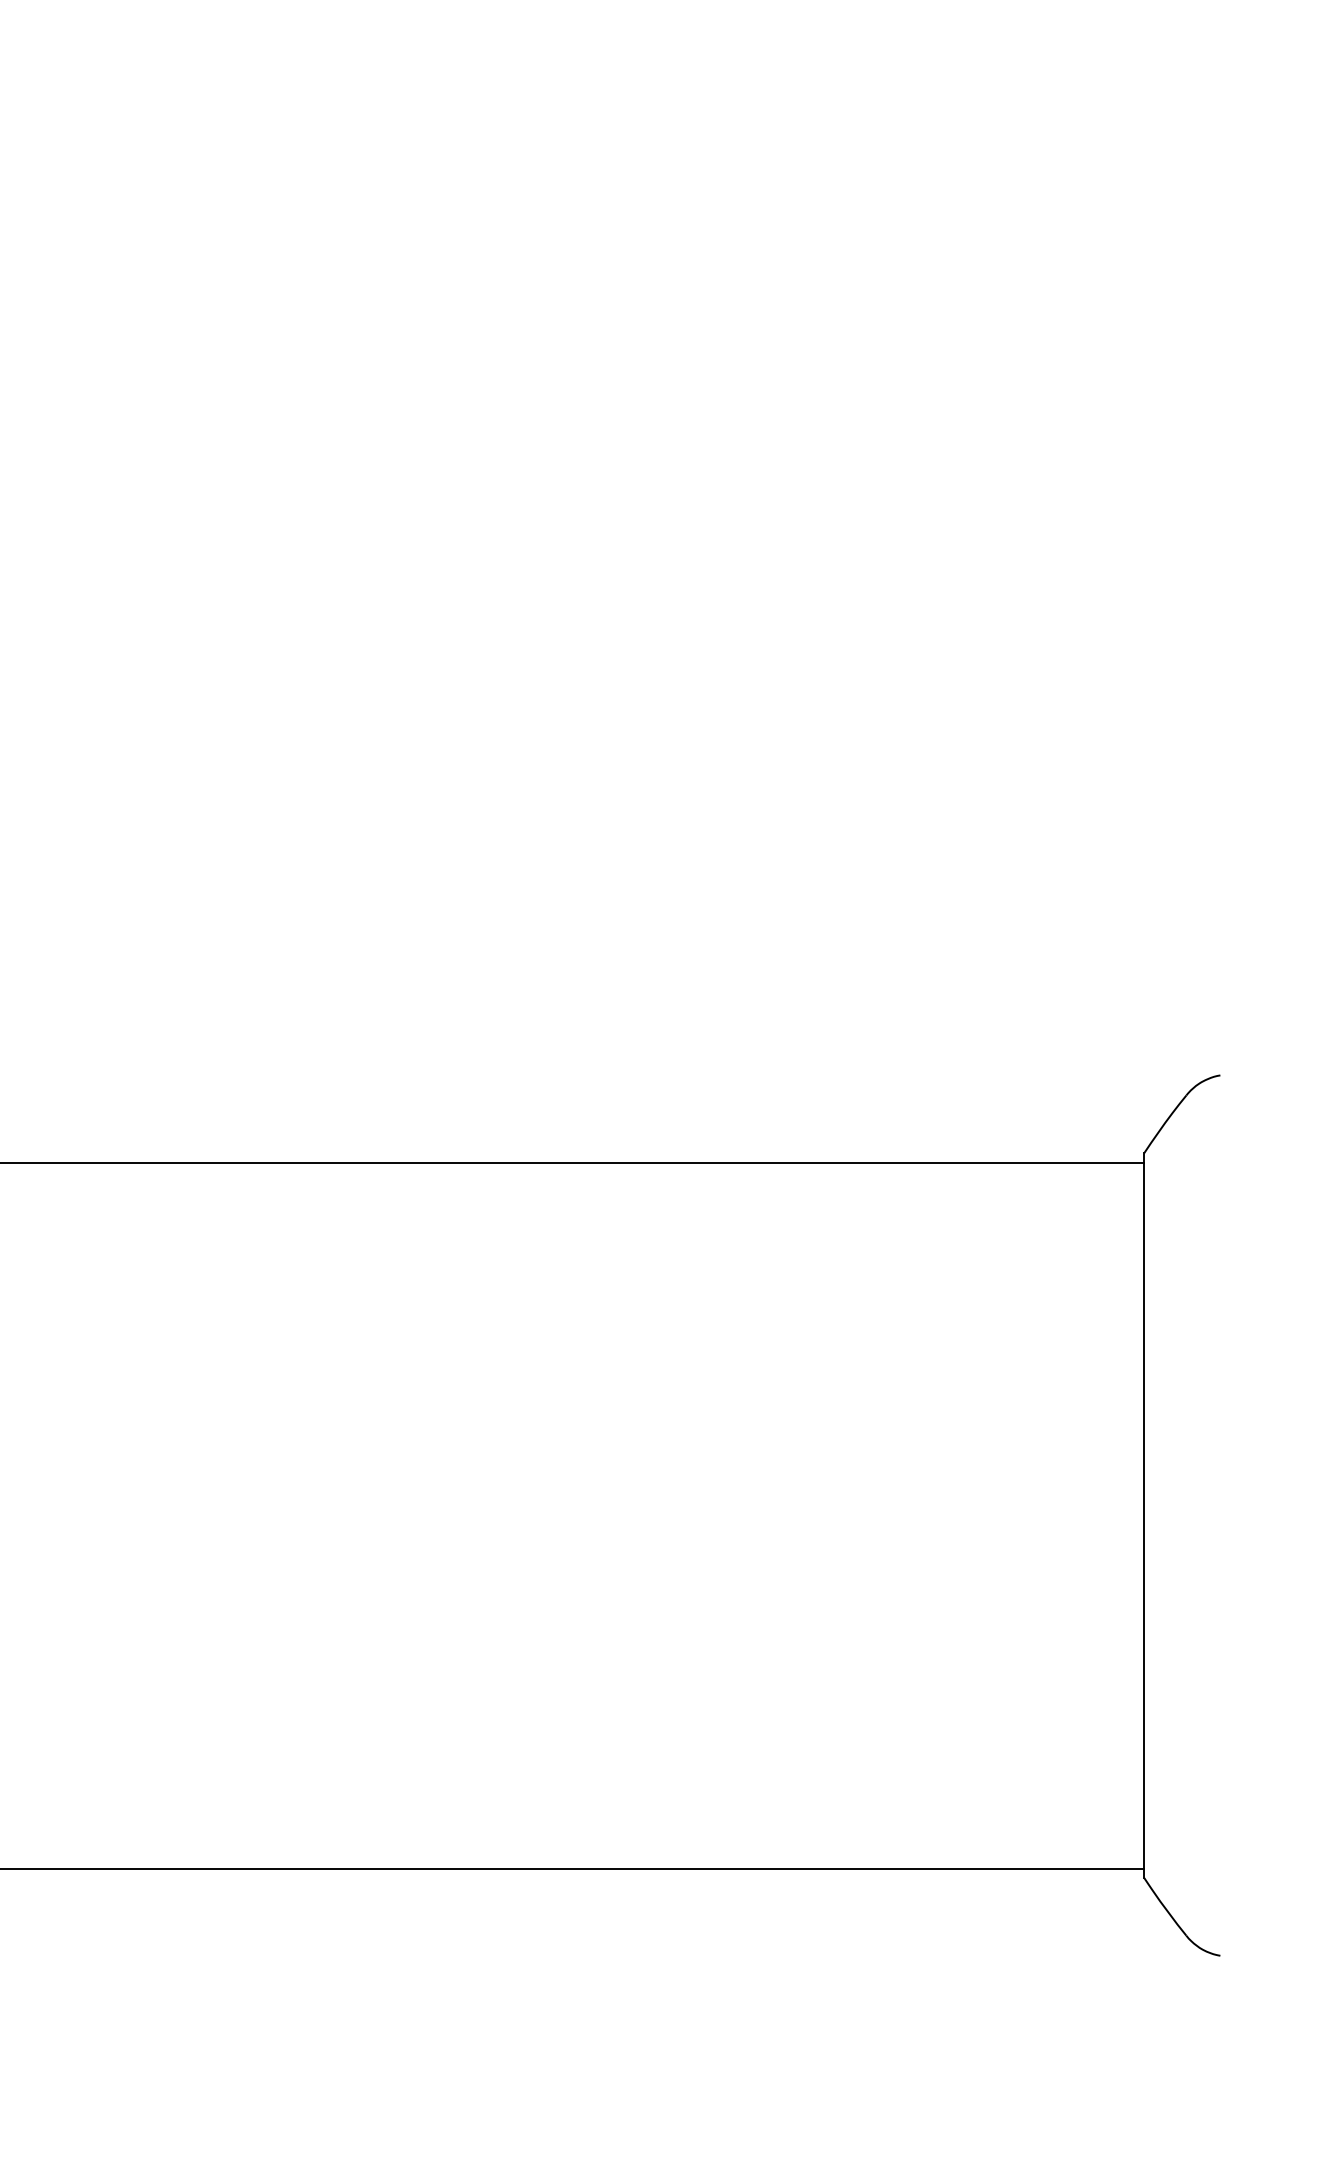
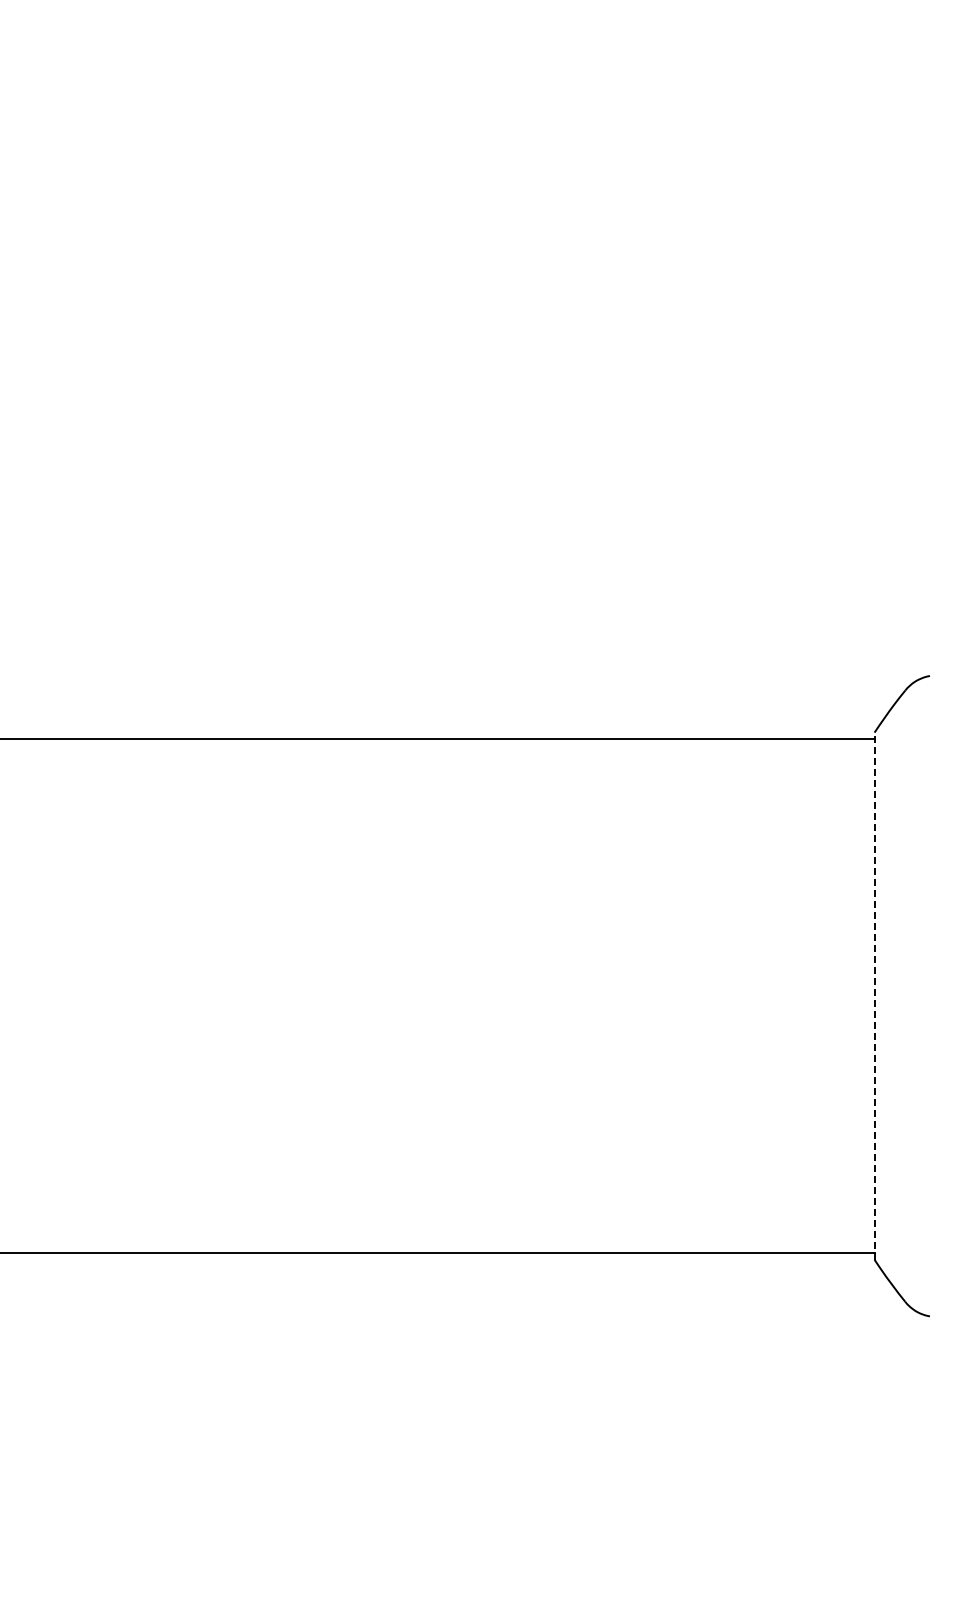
line: (1144, 1515) -> (874, 996), solid -> dashed

